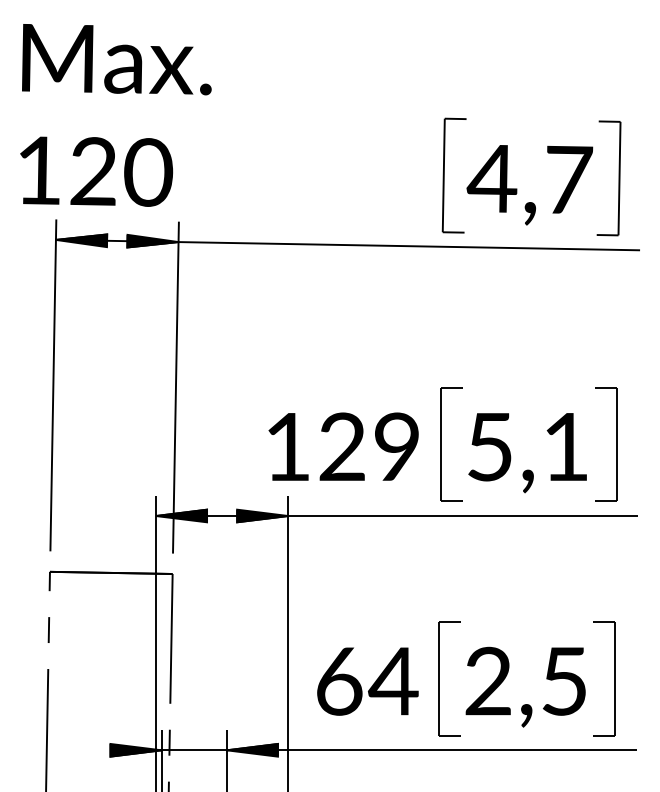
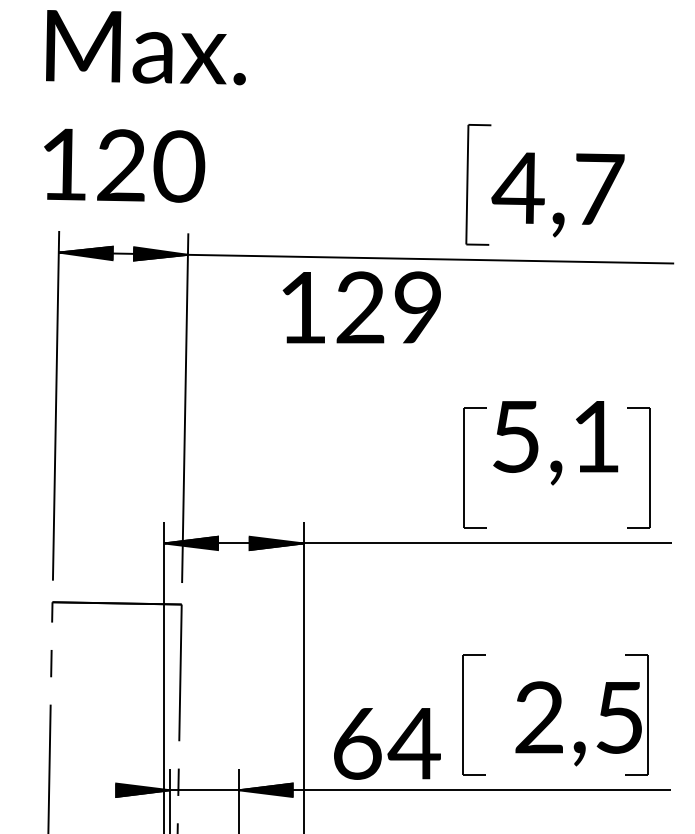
text: (115, 115) -> (144, 106), moved
part: (618, 178) -> (651, 187), removed
text: (343, 446) -> (361, 307), moved
text: (527, 453) -> (555, 443), moved
text: (367, 681) -> (387, 743), moved
text: (525, 686) -> (578, 723), moved

